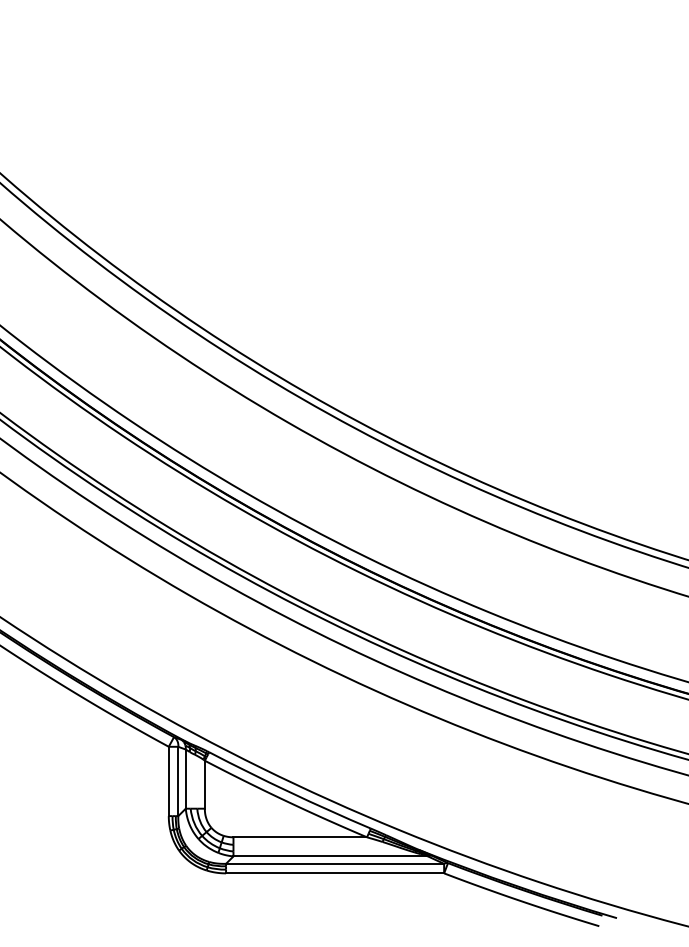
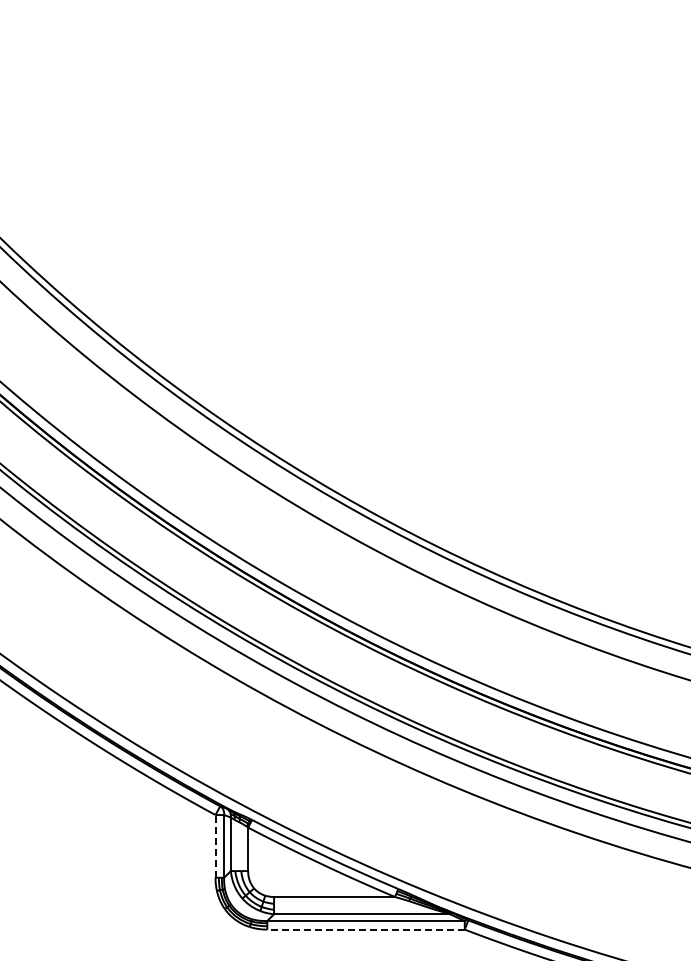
line: (168, 780) -> (215, 845), solid -> dashed
line: (335, 873) -> (366, 929), solid -> dashed

